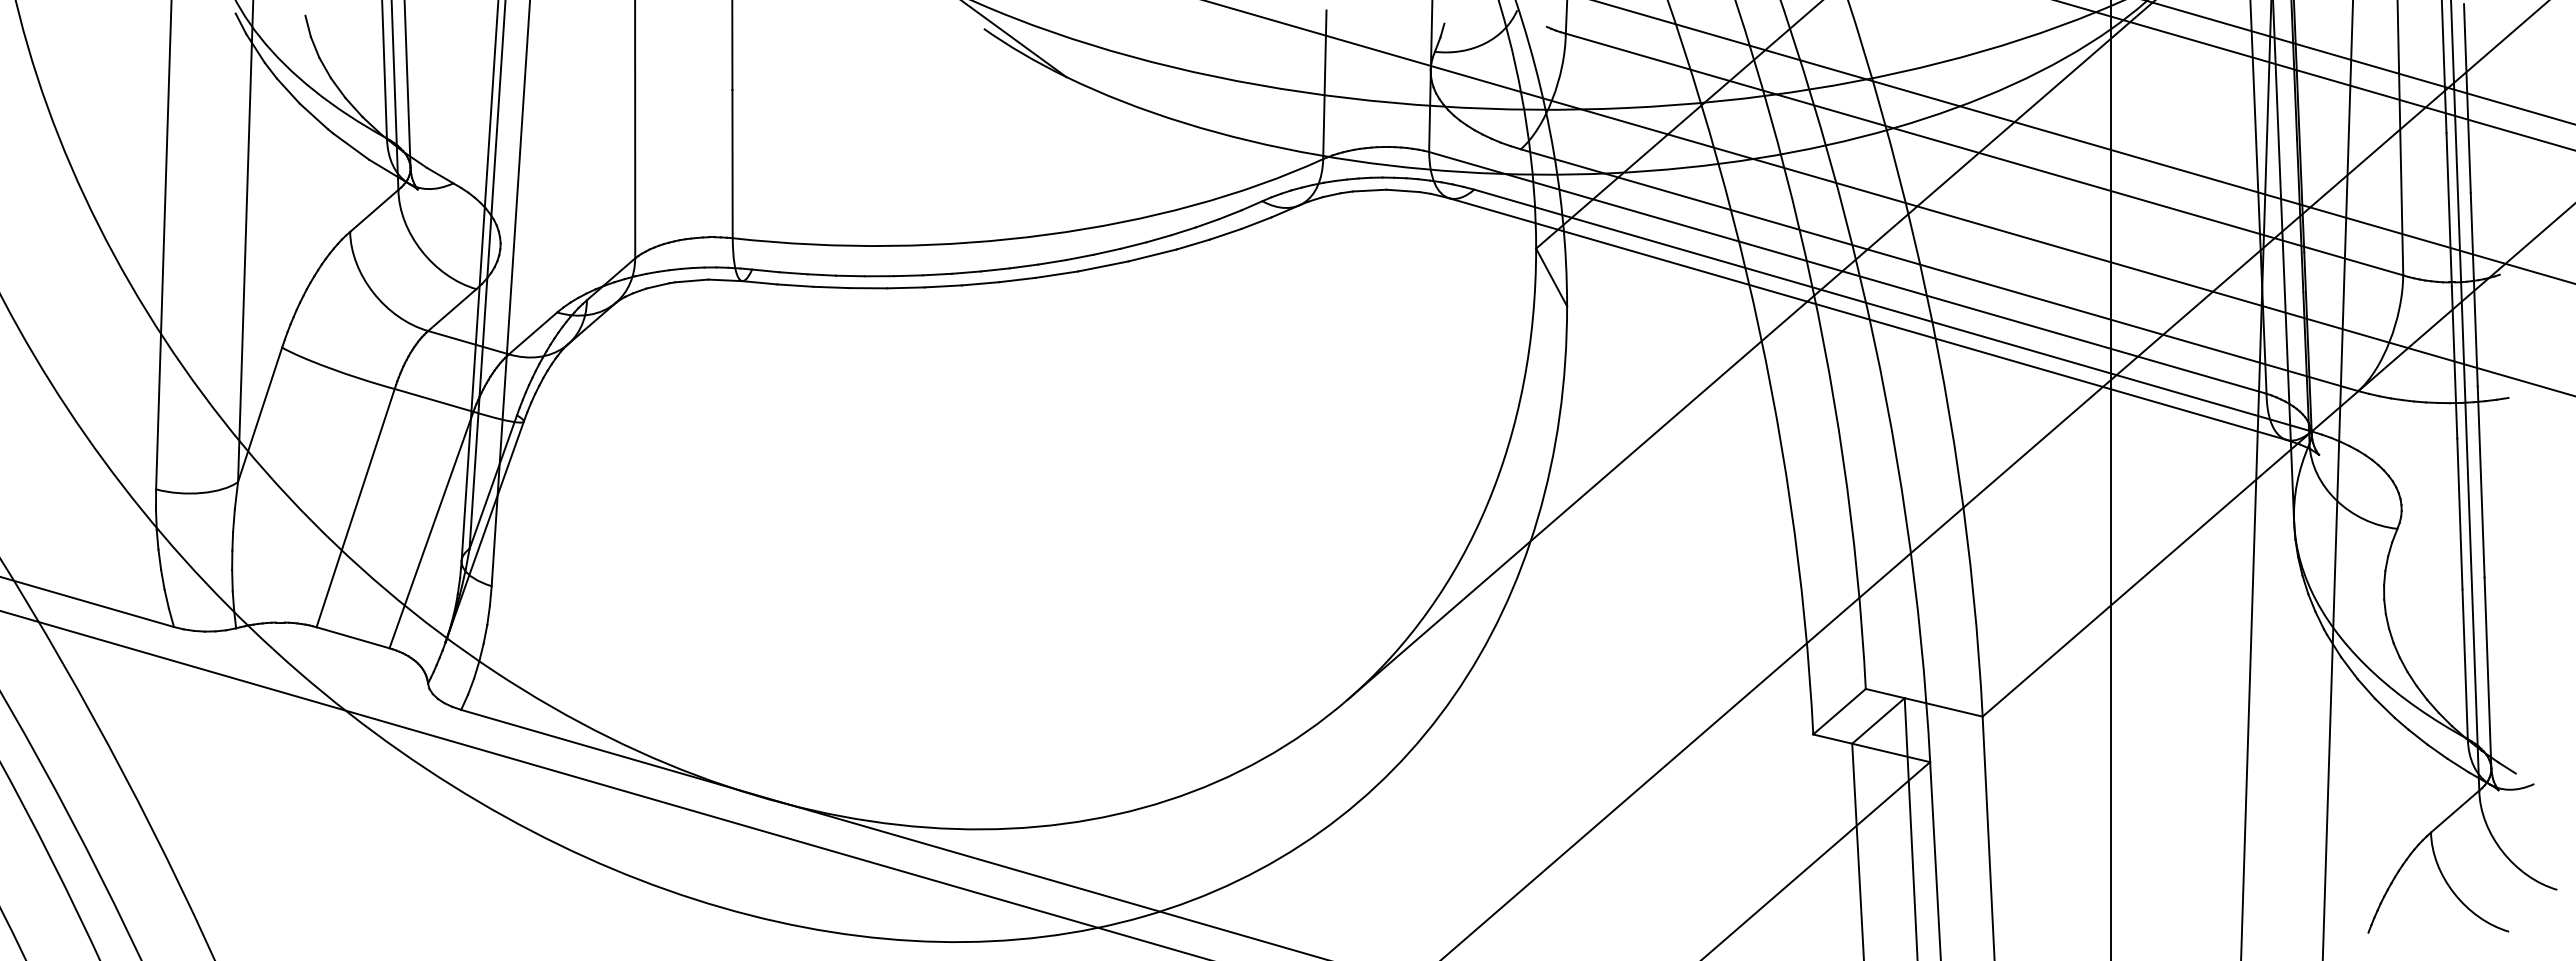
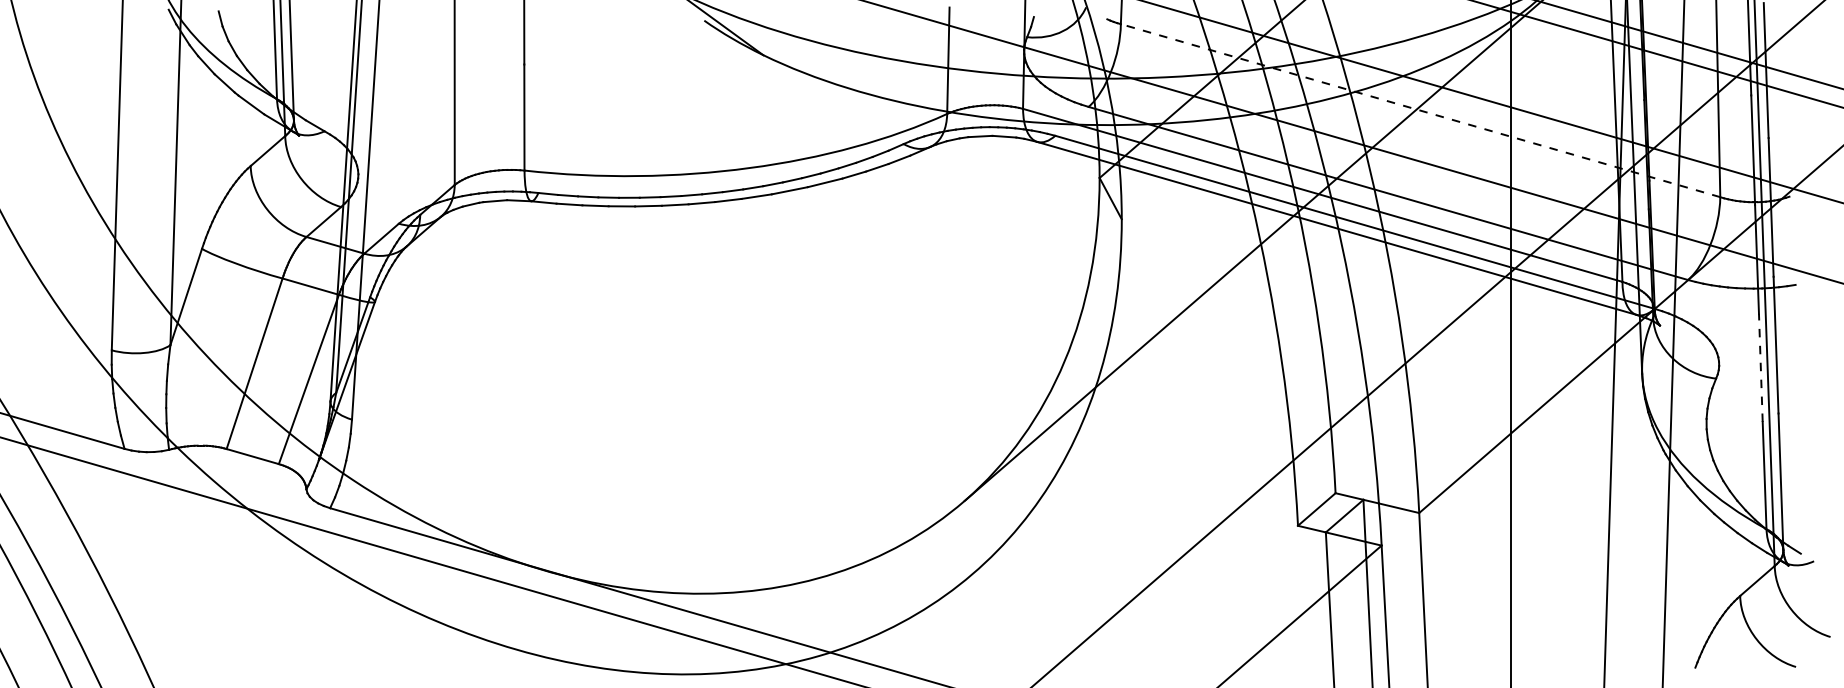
line: (1984, 154) -> (1420, 110), solid -> dashed
line: (2459, 513) -> (1760, 367), solid -> dashed

